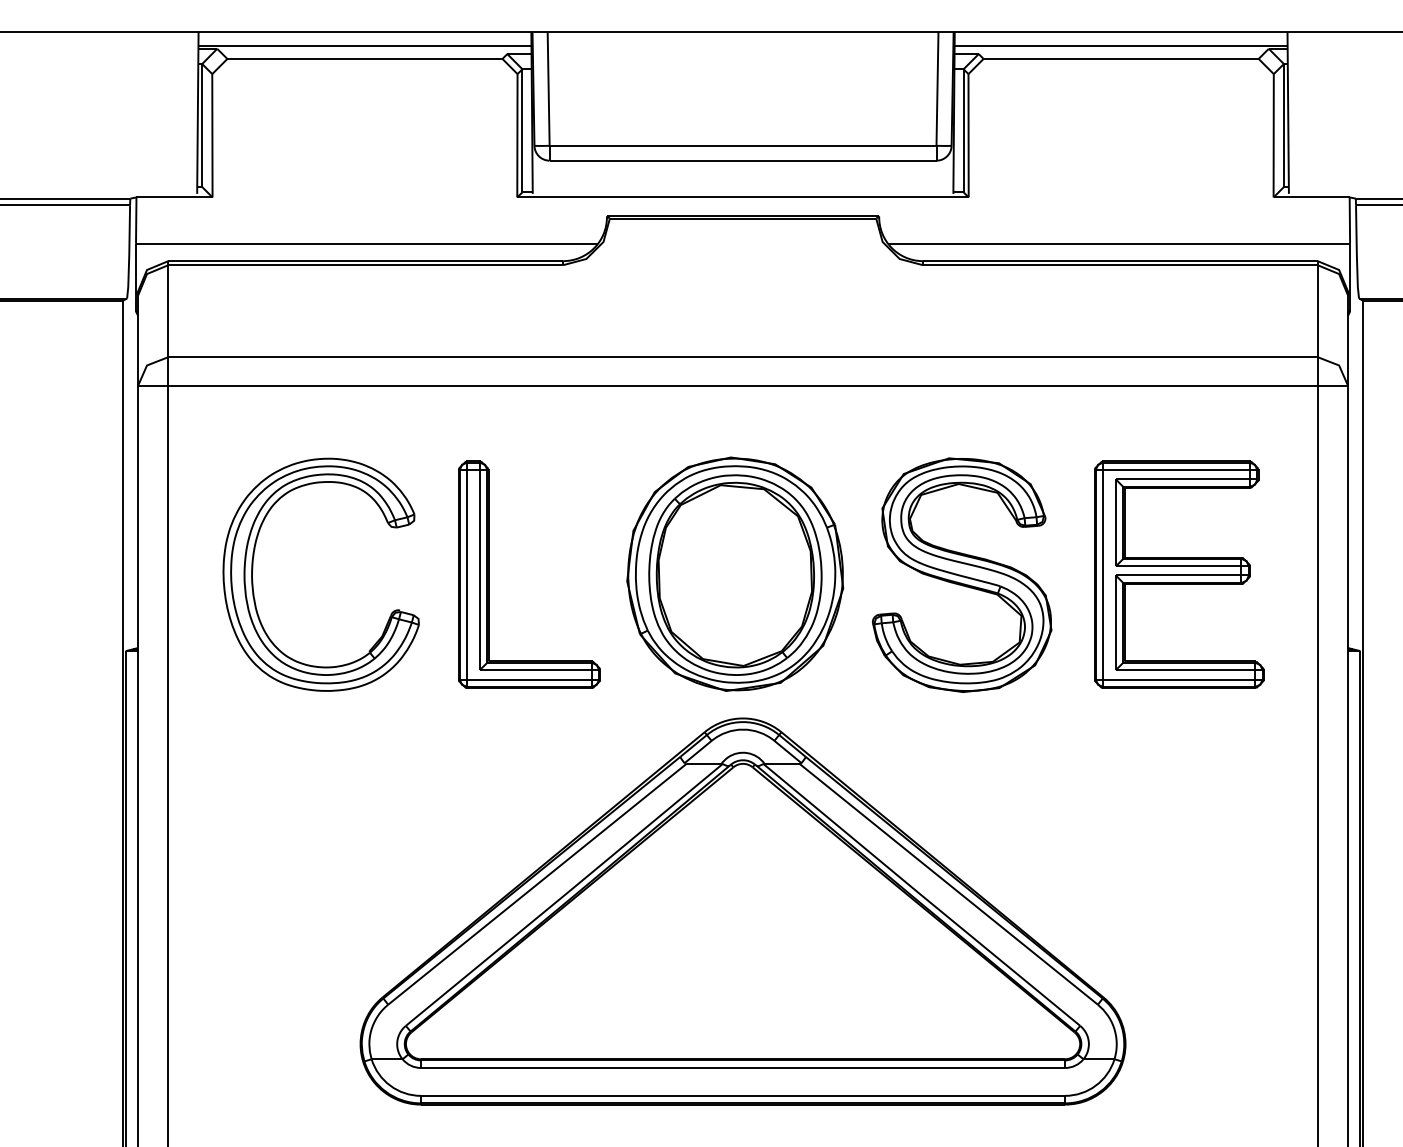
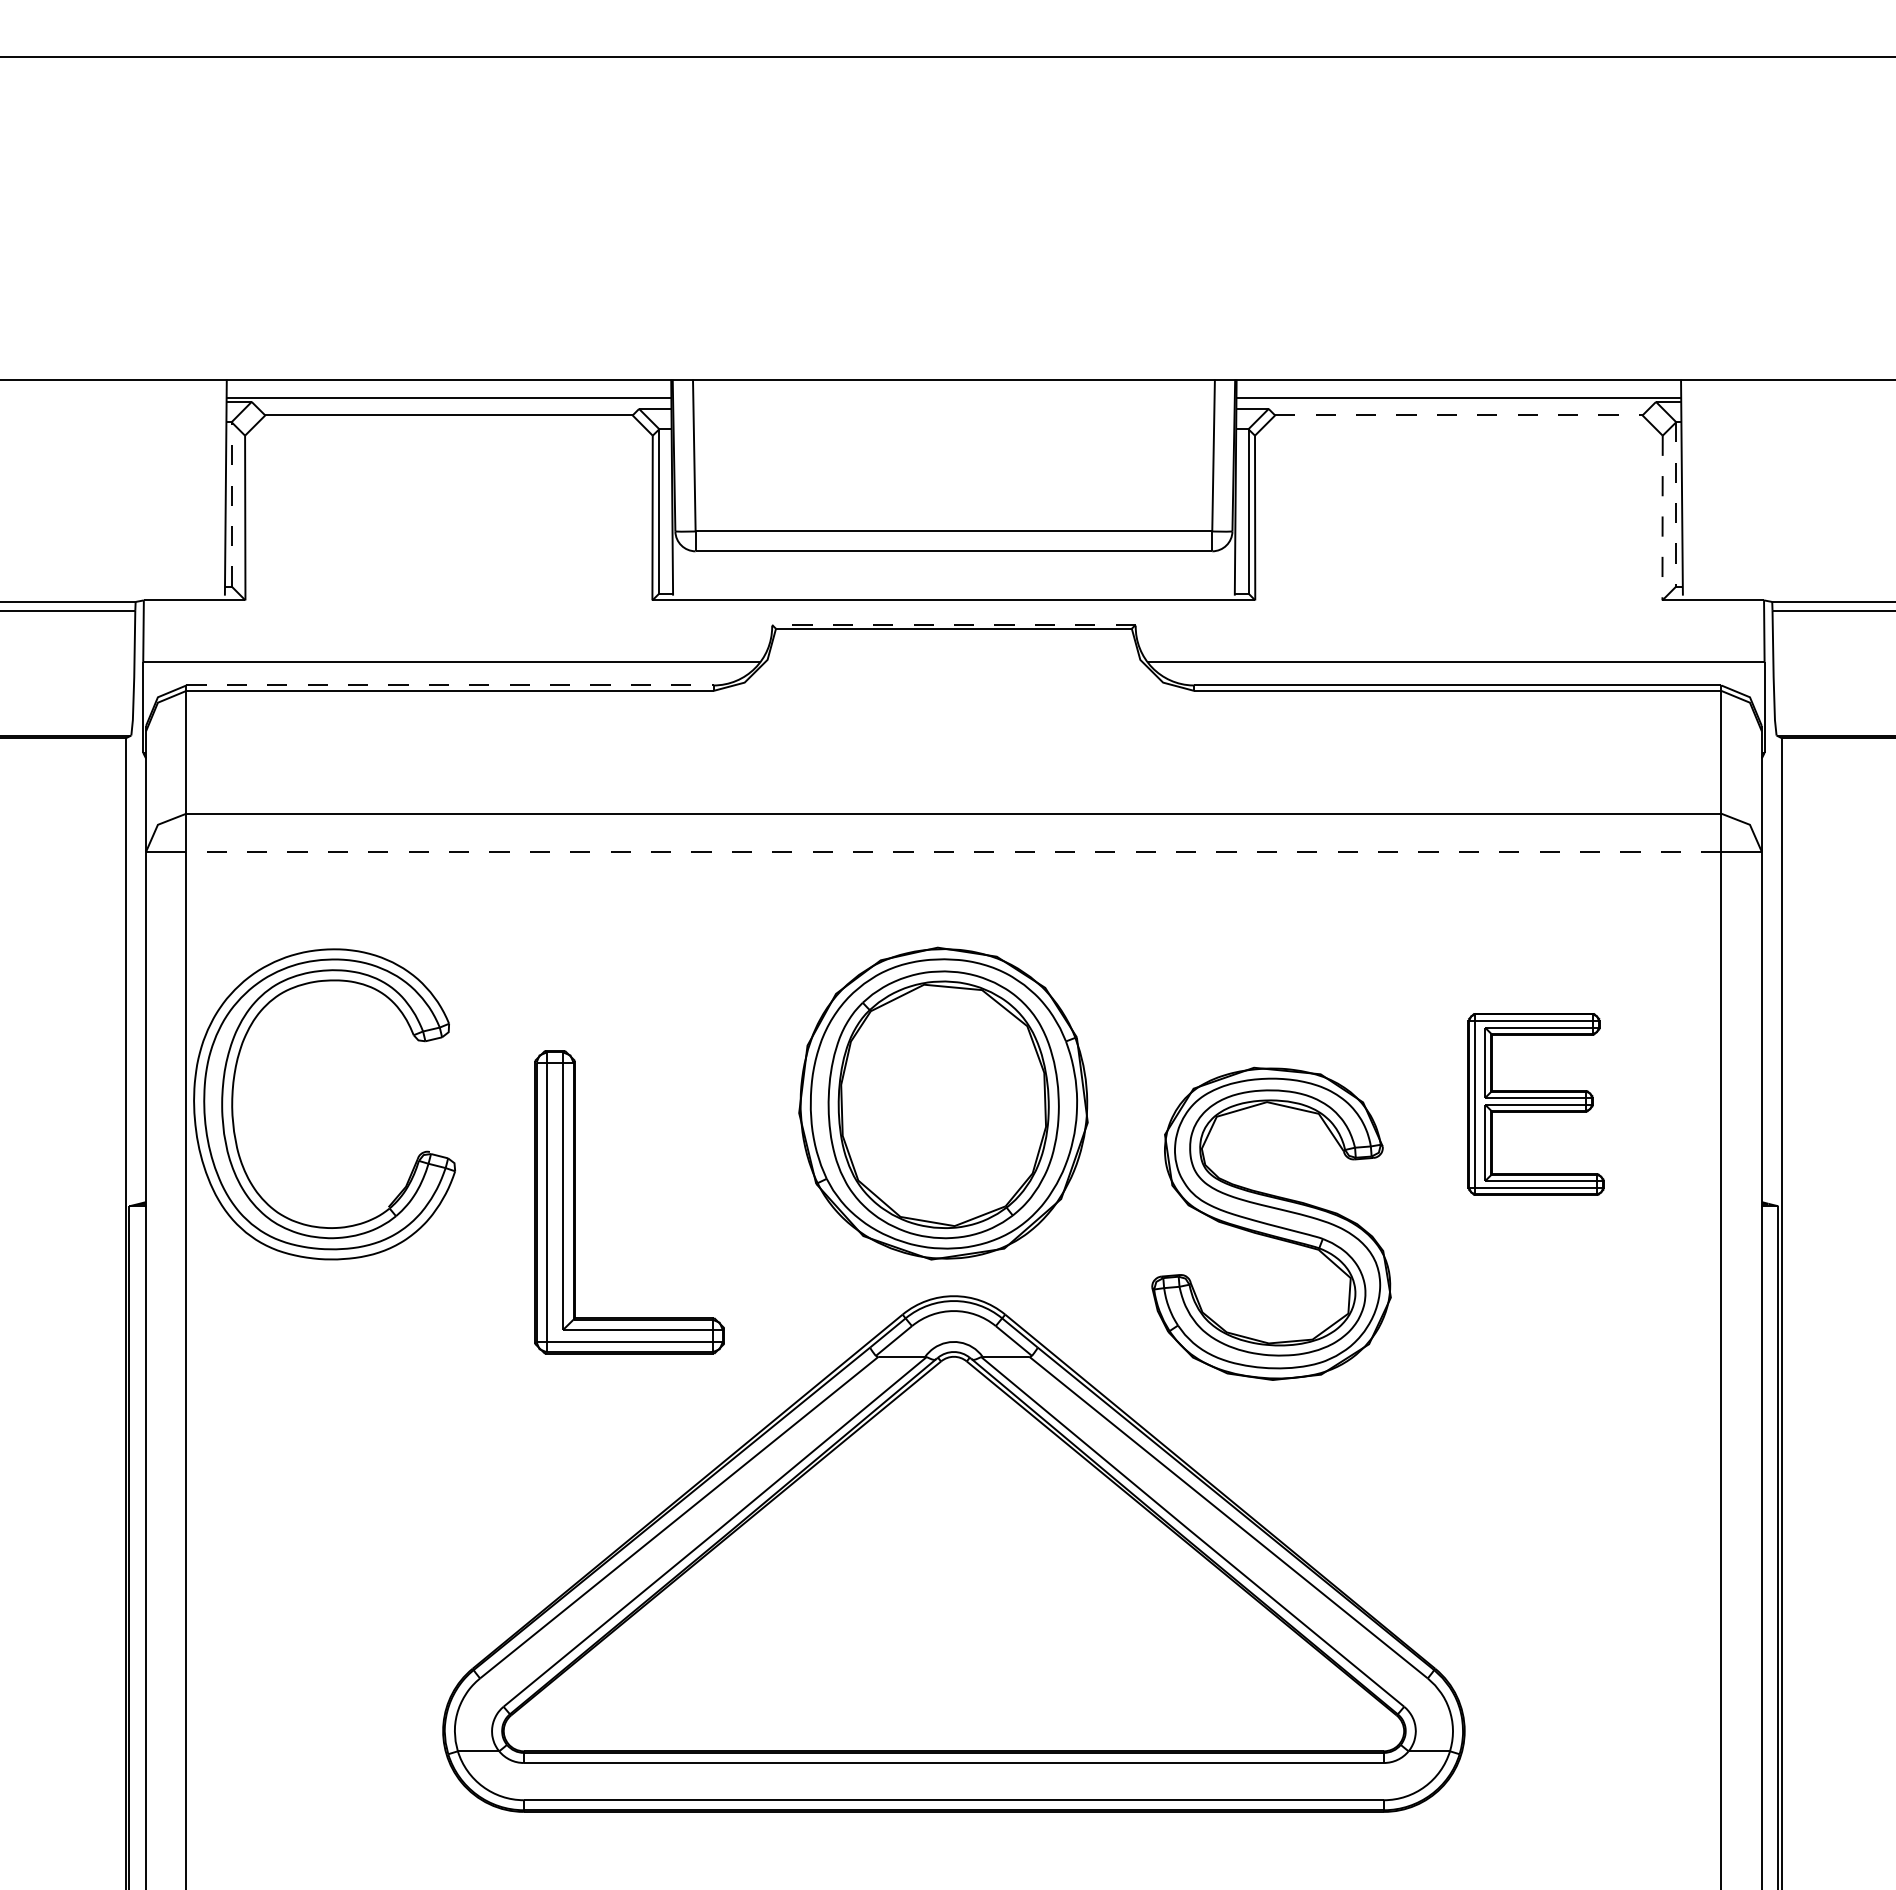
line: (1120, 58) -> (1458, 415), solid -> dashed
line: (202, 124) -> (231, 503), solid -> dashed
line: (1284, 125) -> (1676, 504), solid -> dashed
line: (1273, 136) -> (1662, 518), solid -> dashed
line: (742, 215) -> (953, 624), solid -> dashed
line: (366, 261) -> (450, 685), solid -> dashed
line: (742, 385) -> (953, 851), solid -> dashed
part: (253, 574) -> (233, 1104), moved
part: (488, 574) -> (575, 1202), moved
part: (962, 574) -> (1271, 1223), moved
part: (1178, 574) -> (1535, 1104), size x0.6

